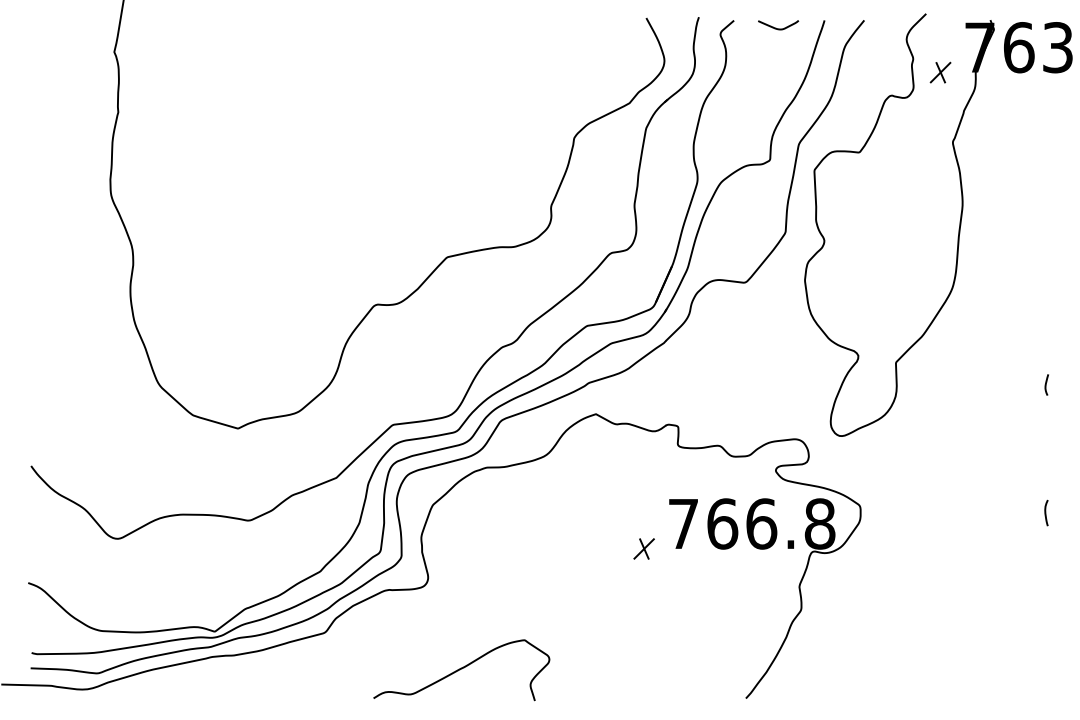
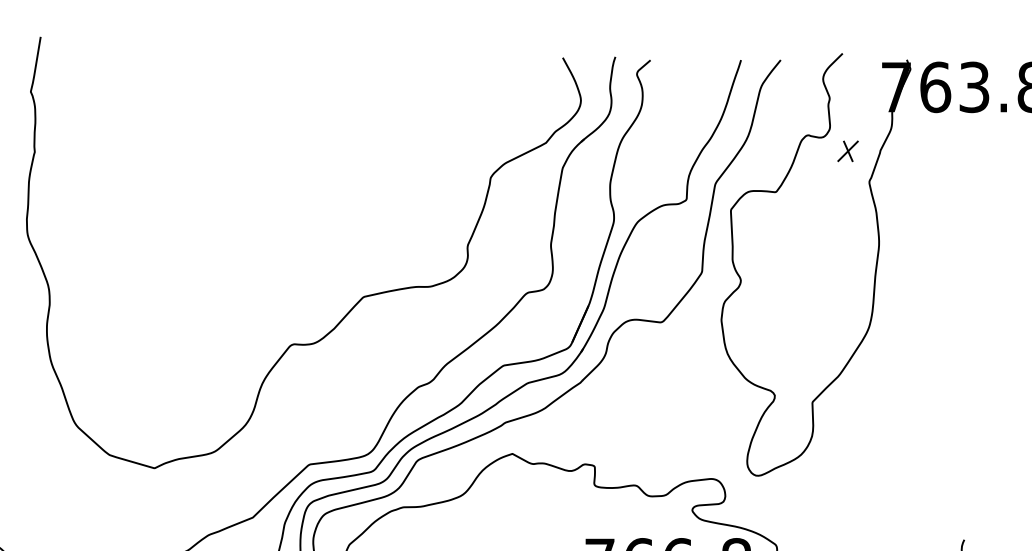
curve: (776, 27) -> (692, 67), removed
part: (940, 72) -> (847, 151), moved
curve: (1046, 384) -> (962, 424), removed

